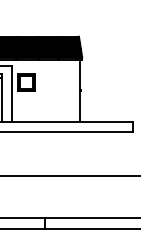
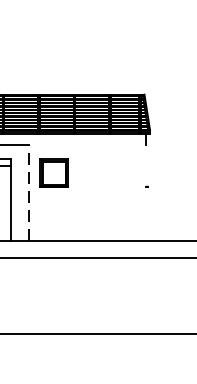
line: (11, 93) -> (28, 192), solid -> dashed
line: (80, 93) -> (147, 192), removed

